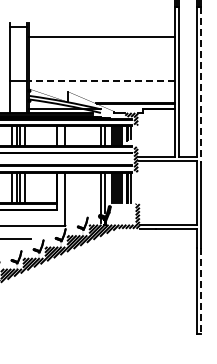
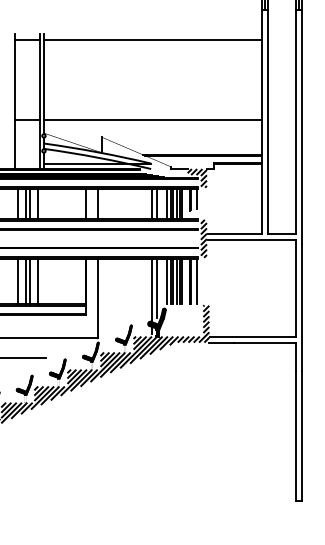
line: (101, 36) -> (152, 39), moved
line: (102, 80) -> (153, 120), dashed -> solid
line: (201, 85) -> (301, 127), dashed -> solid
line: (201, 291) -> (301, 436), dashed -> solid

